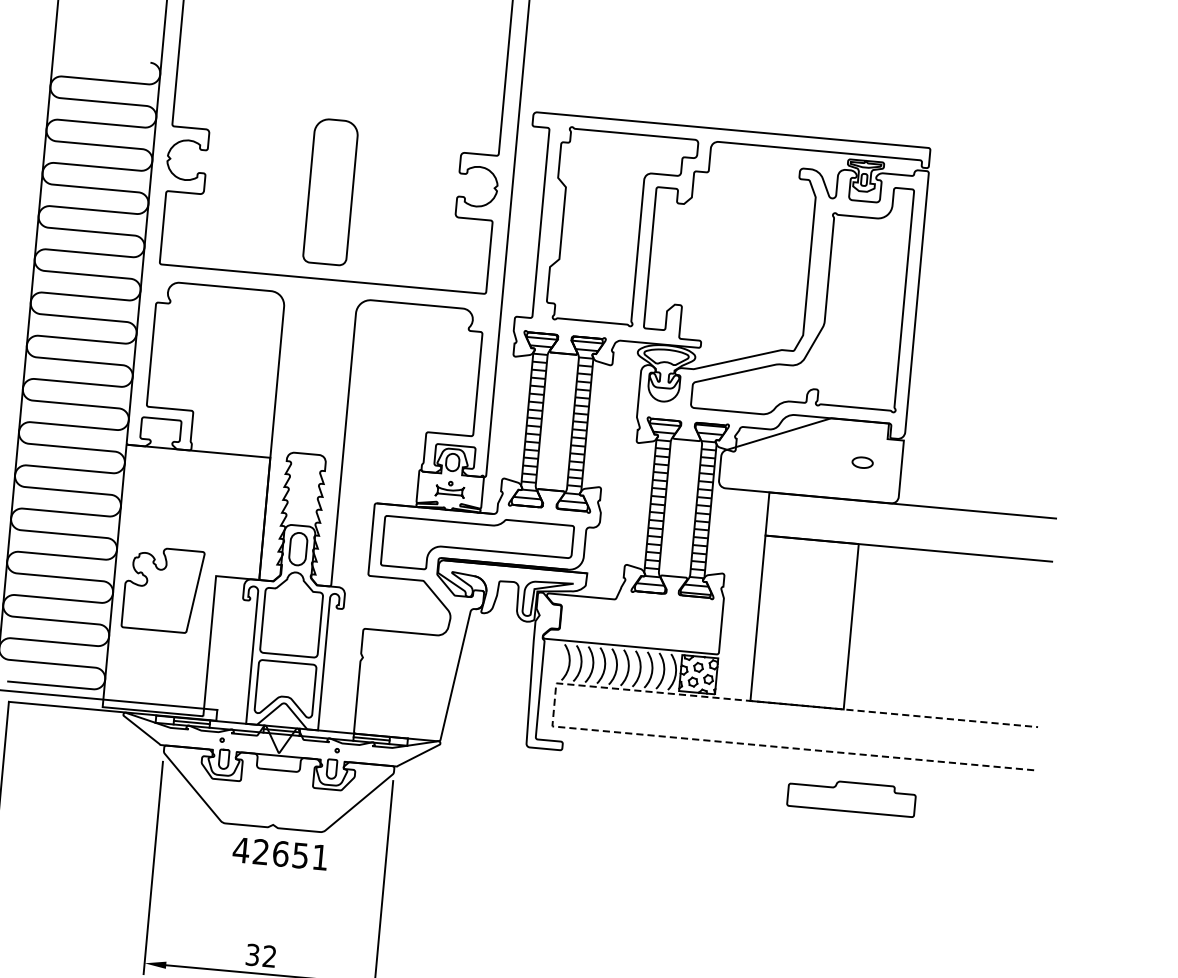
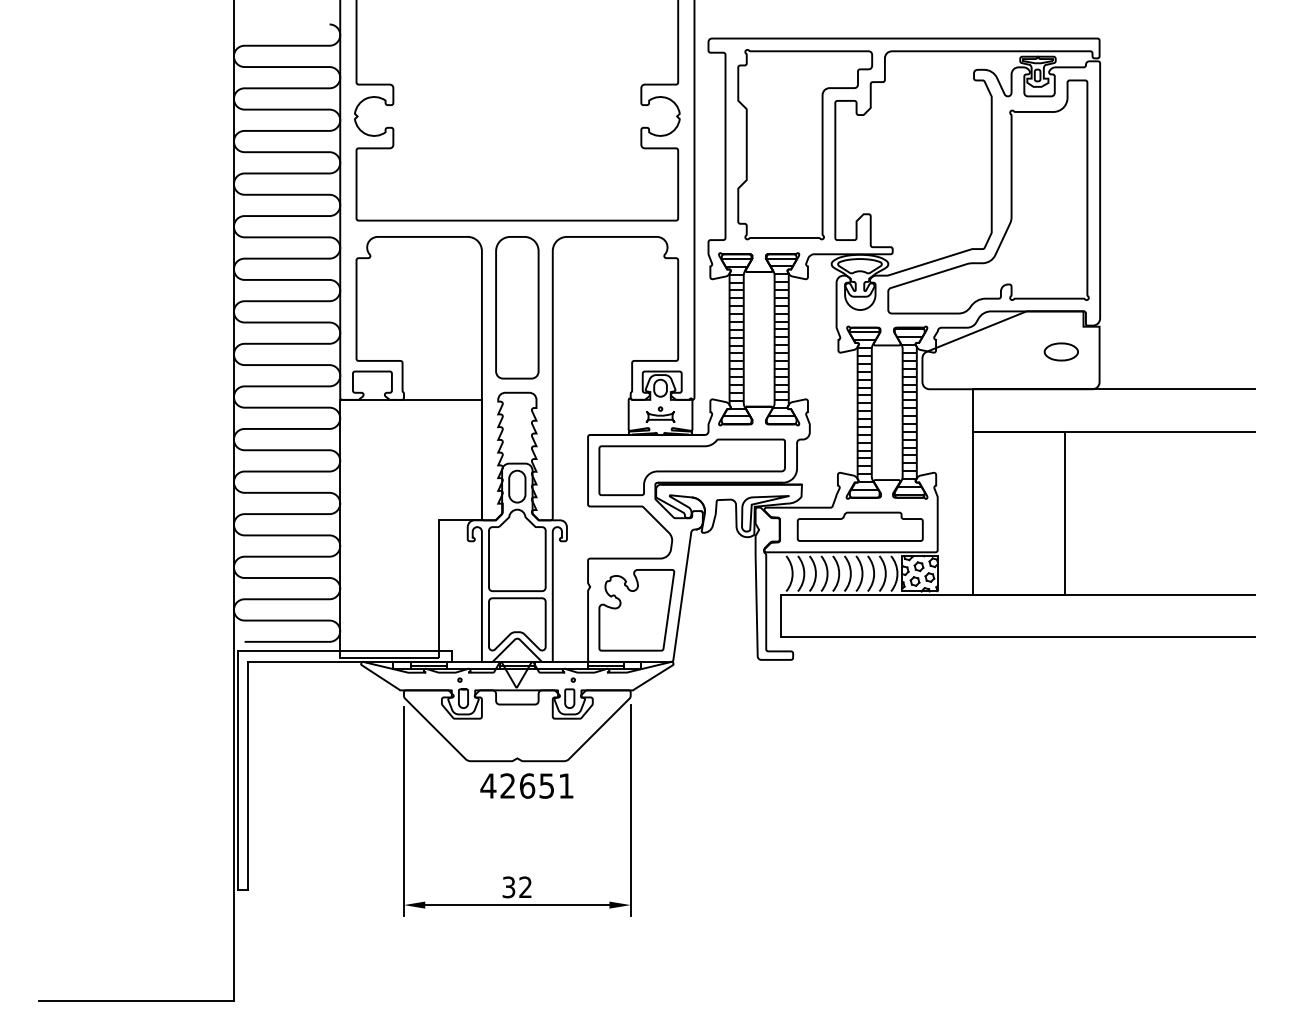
part: (330, 191) -> (517, 307), moved
part: (861, 462) -> (1060, 351), size x1.67
part: (162, 589) -> (636, 610), moved
line: (554, 704) -> (781, 615), dashed -> solid
part: (850, 796) -> (859, 526), moved

